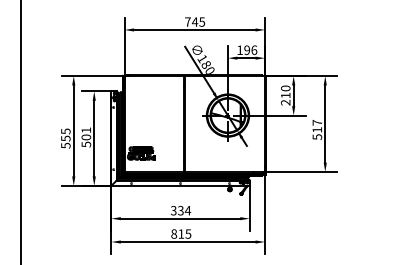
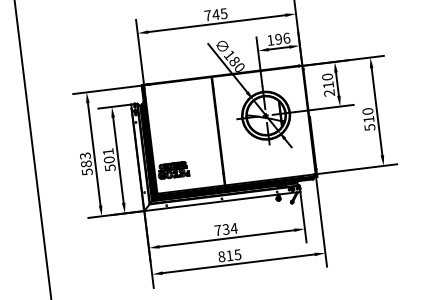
text: (317, 122) -> (368, 111), 517 -> 510
text: (65, 134) -> (85, 159), 555 -> 583
text: (173, 210) -> (217, 230), 334 -> 734

